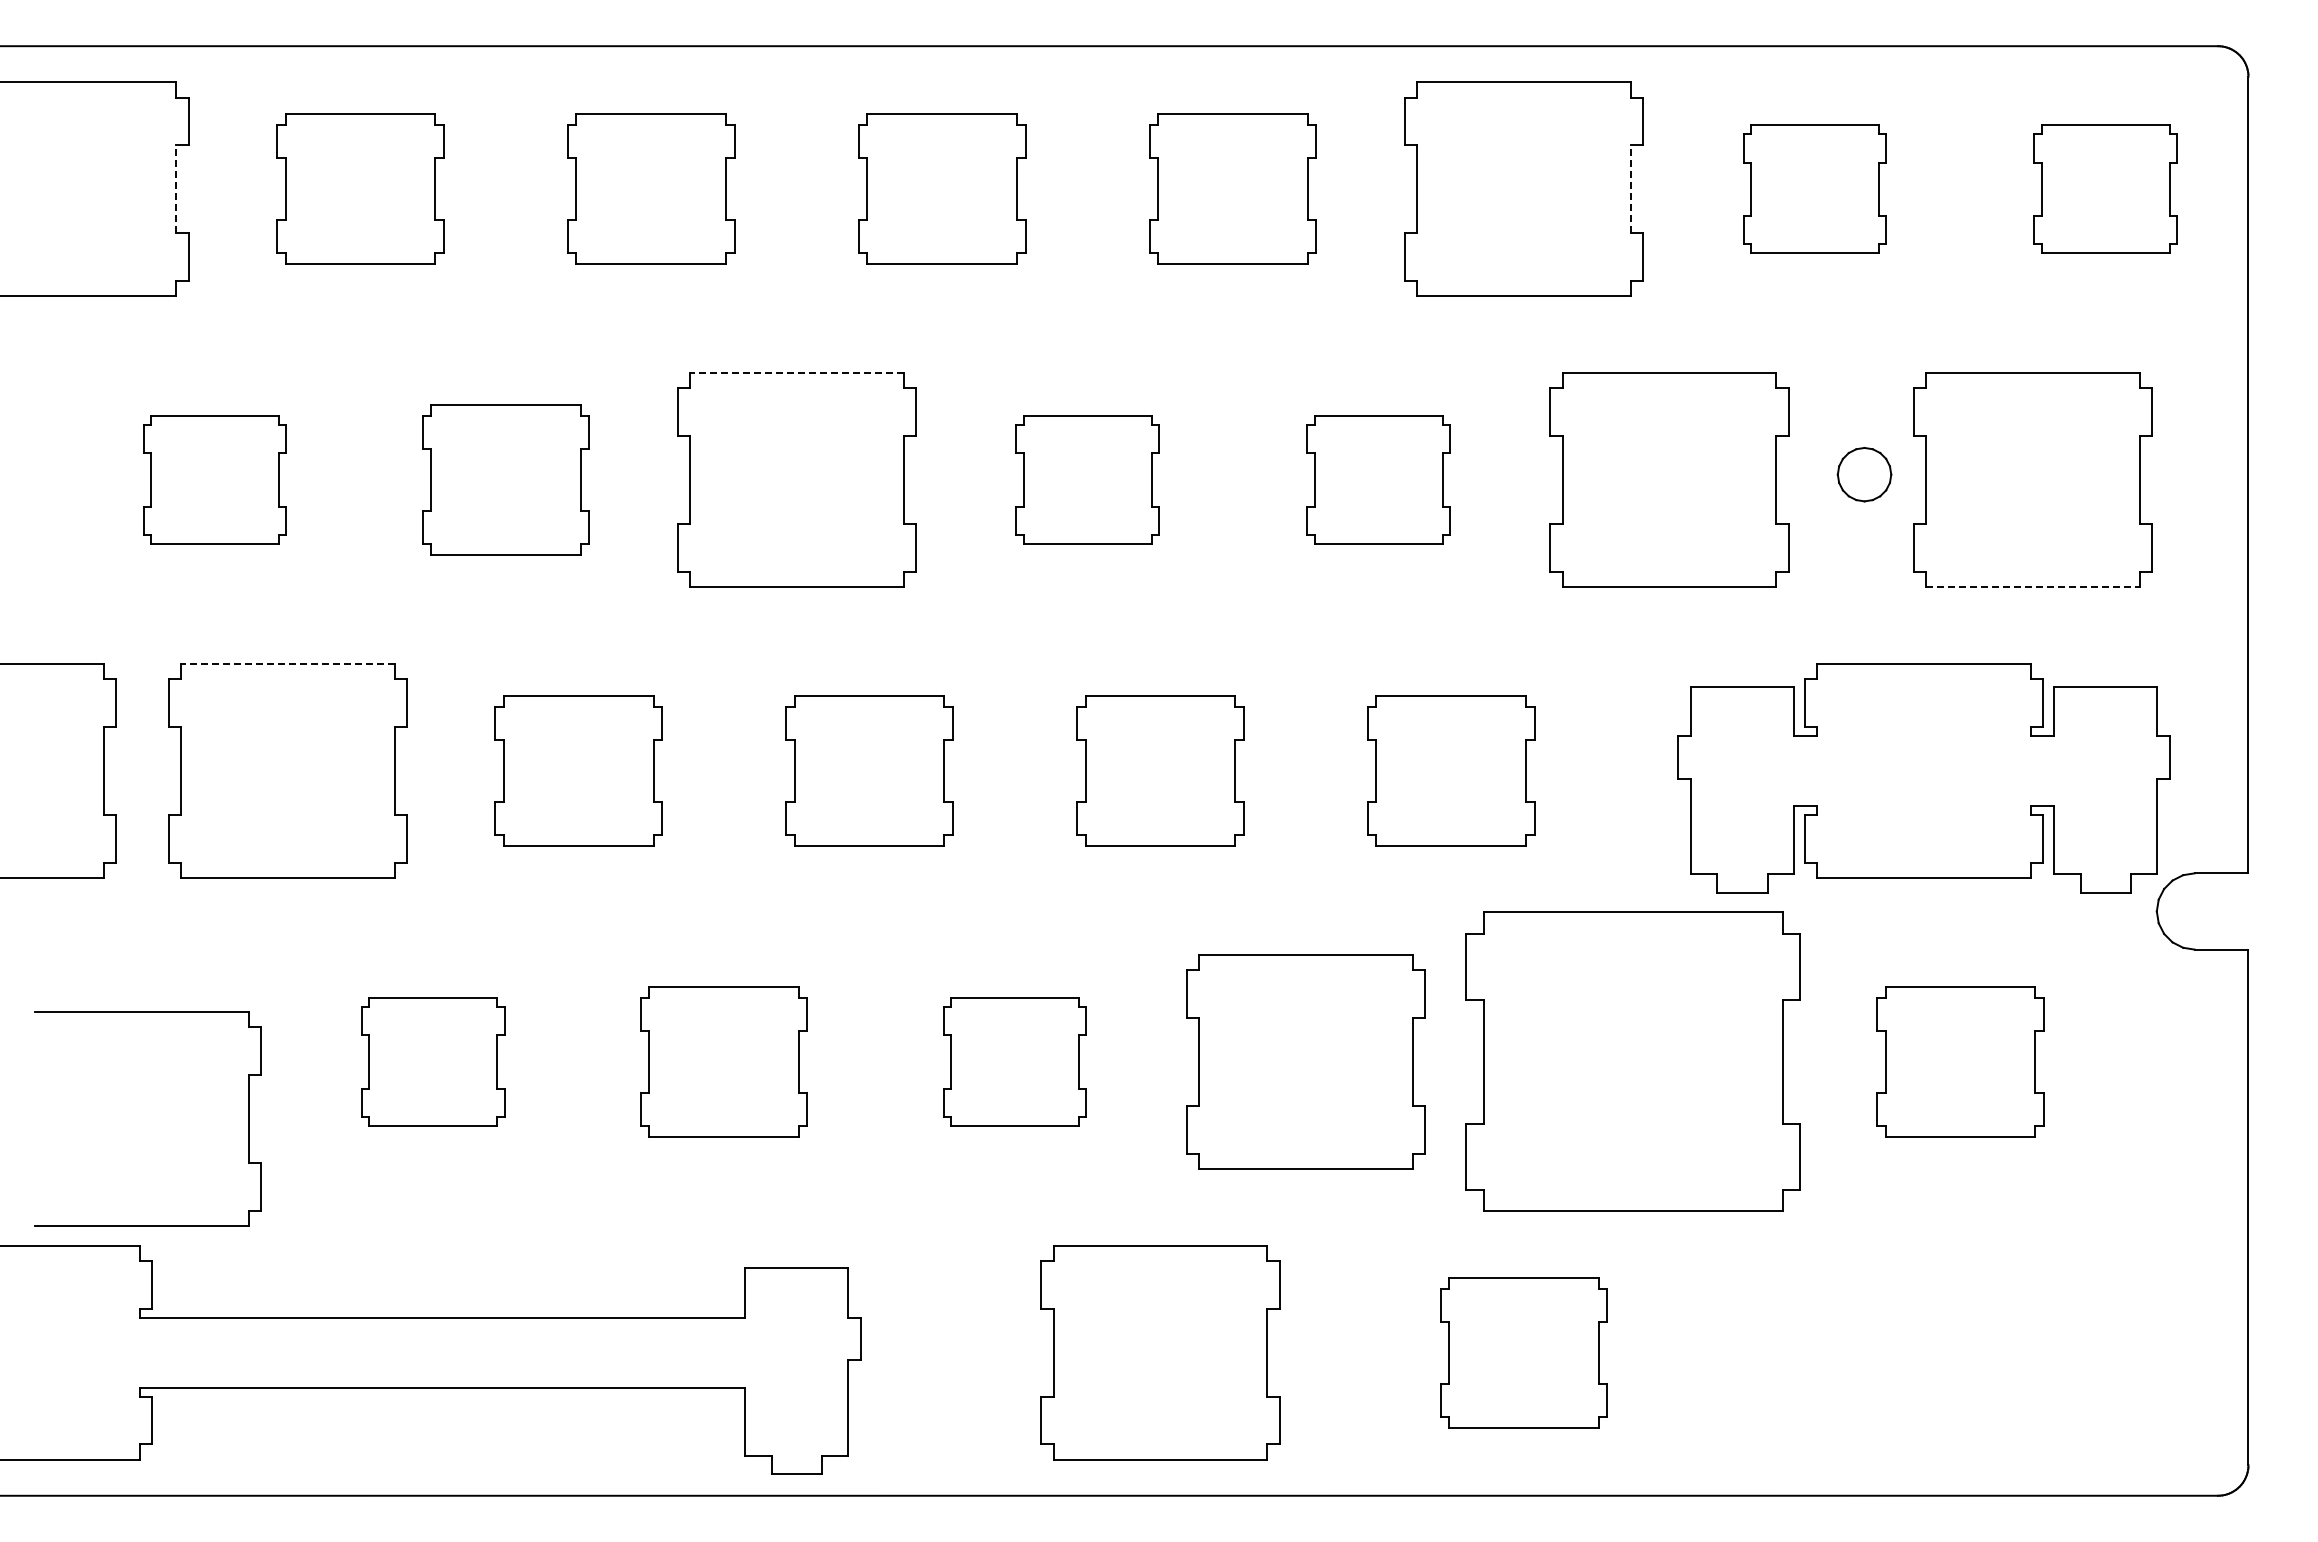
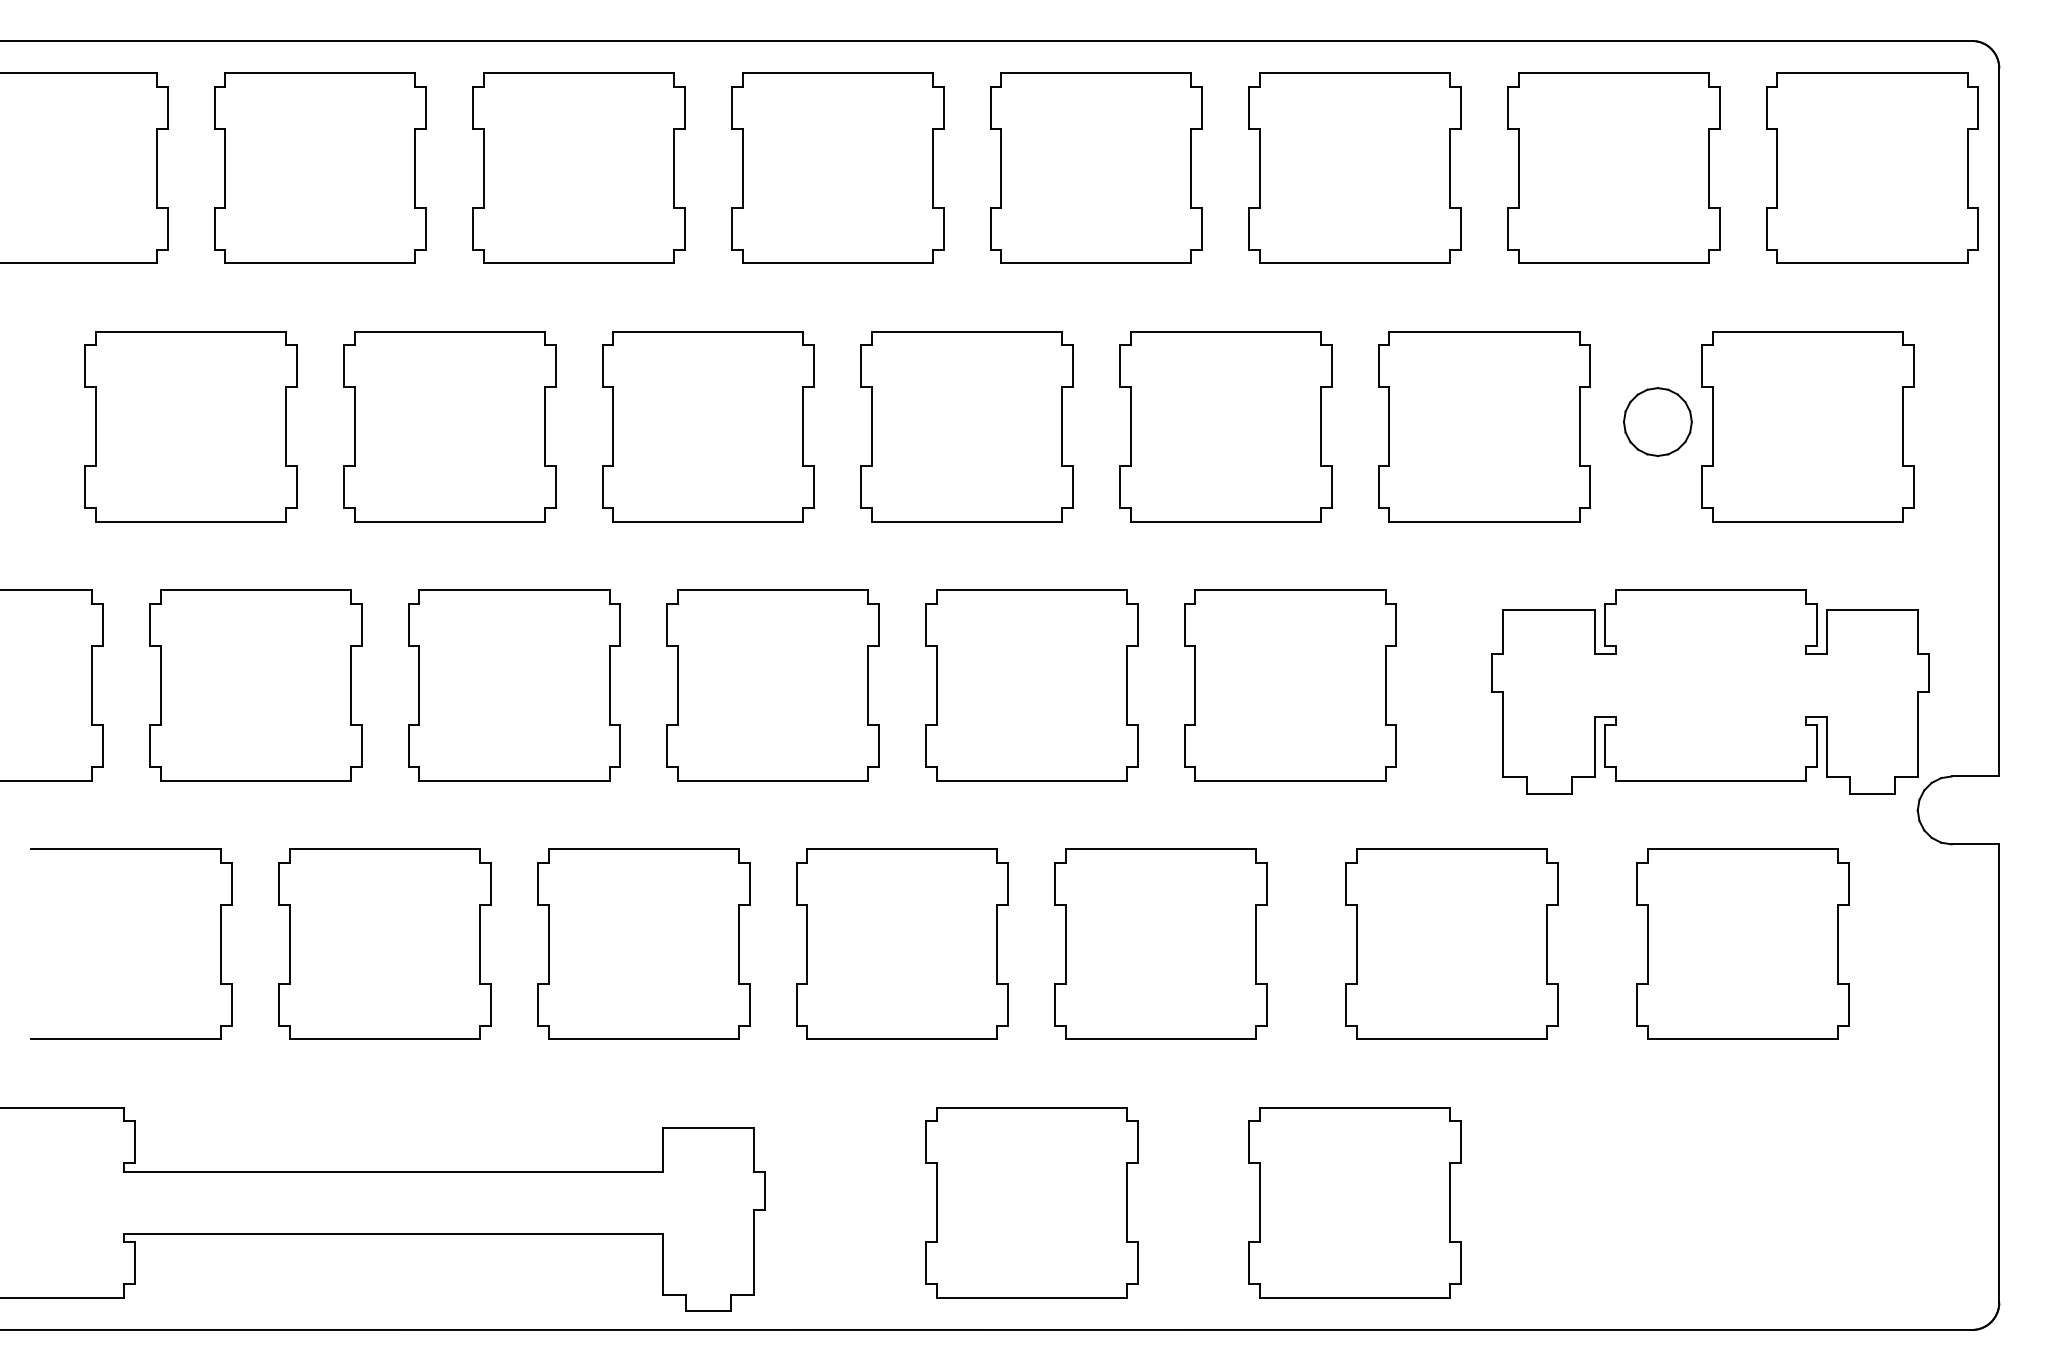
line: (176, 188) -> (156, 167), dashed -> solid
part: (360, 188) -> (320, 167), size x1.43
part: (650, 188) -> (578, 167), size x1.43
part: (941, 188) -> (837, 167), size x1.43
part: (1232, 188) -> (1095, 167), size x1.43
line: (1630, 188) -> (1449, 167), dashed -> solid
part: (1814, 188) -> (1613, 167), size x1.67
part: (2105, 188) -> (1872, 167), size x1.67
line: (796, 373) -> (708, 332), dashed -> solid
part: (1864, 474) -> (1657, 421), size x1.43
part: (214, 479) -> (190, 426), size x1.67
part: (505, 479) -> (449, 426), size x1.43
part: (1087, 479) -> (966, 426), size x1.67
part: (1378, 479) -> (1225, 426), size x1.67
line: (2033, 586) -> (1808, 521), dashed -> solid
line: (287, 664) -> (255, 590), dashed -> solid
part: (578, 770) -> (514, 685), size x1.43
part: (869, 770) -> (773, 685), size x1.43
part: (1160, 770) -> (1031, 685), size x1.43
part: (1450, 770) -> (1289, 685), size x1.43
part: (432, 1061) -> (384, 943), size x1.67
part: (723, 1061) -> (643, 943), size x1.43
part: (1014, 1061) -> (902, 943), size x1.67
part: (1632, 1061) -> (1451, 943), size x0.71
part: (1960, 1061) -> (1743, 943), size x1.43
part: (248, 1118) -> (220, 943), moved
part: (1523, 1352) -> (1354, 1202), size x1.43

